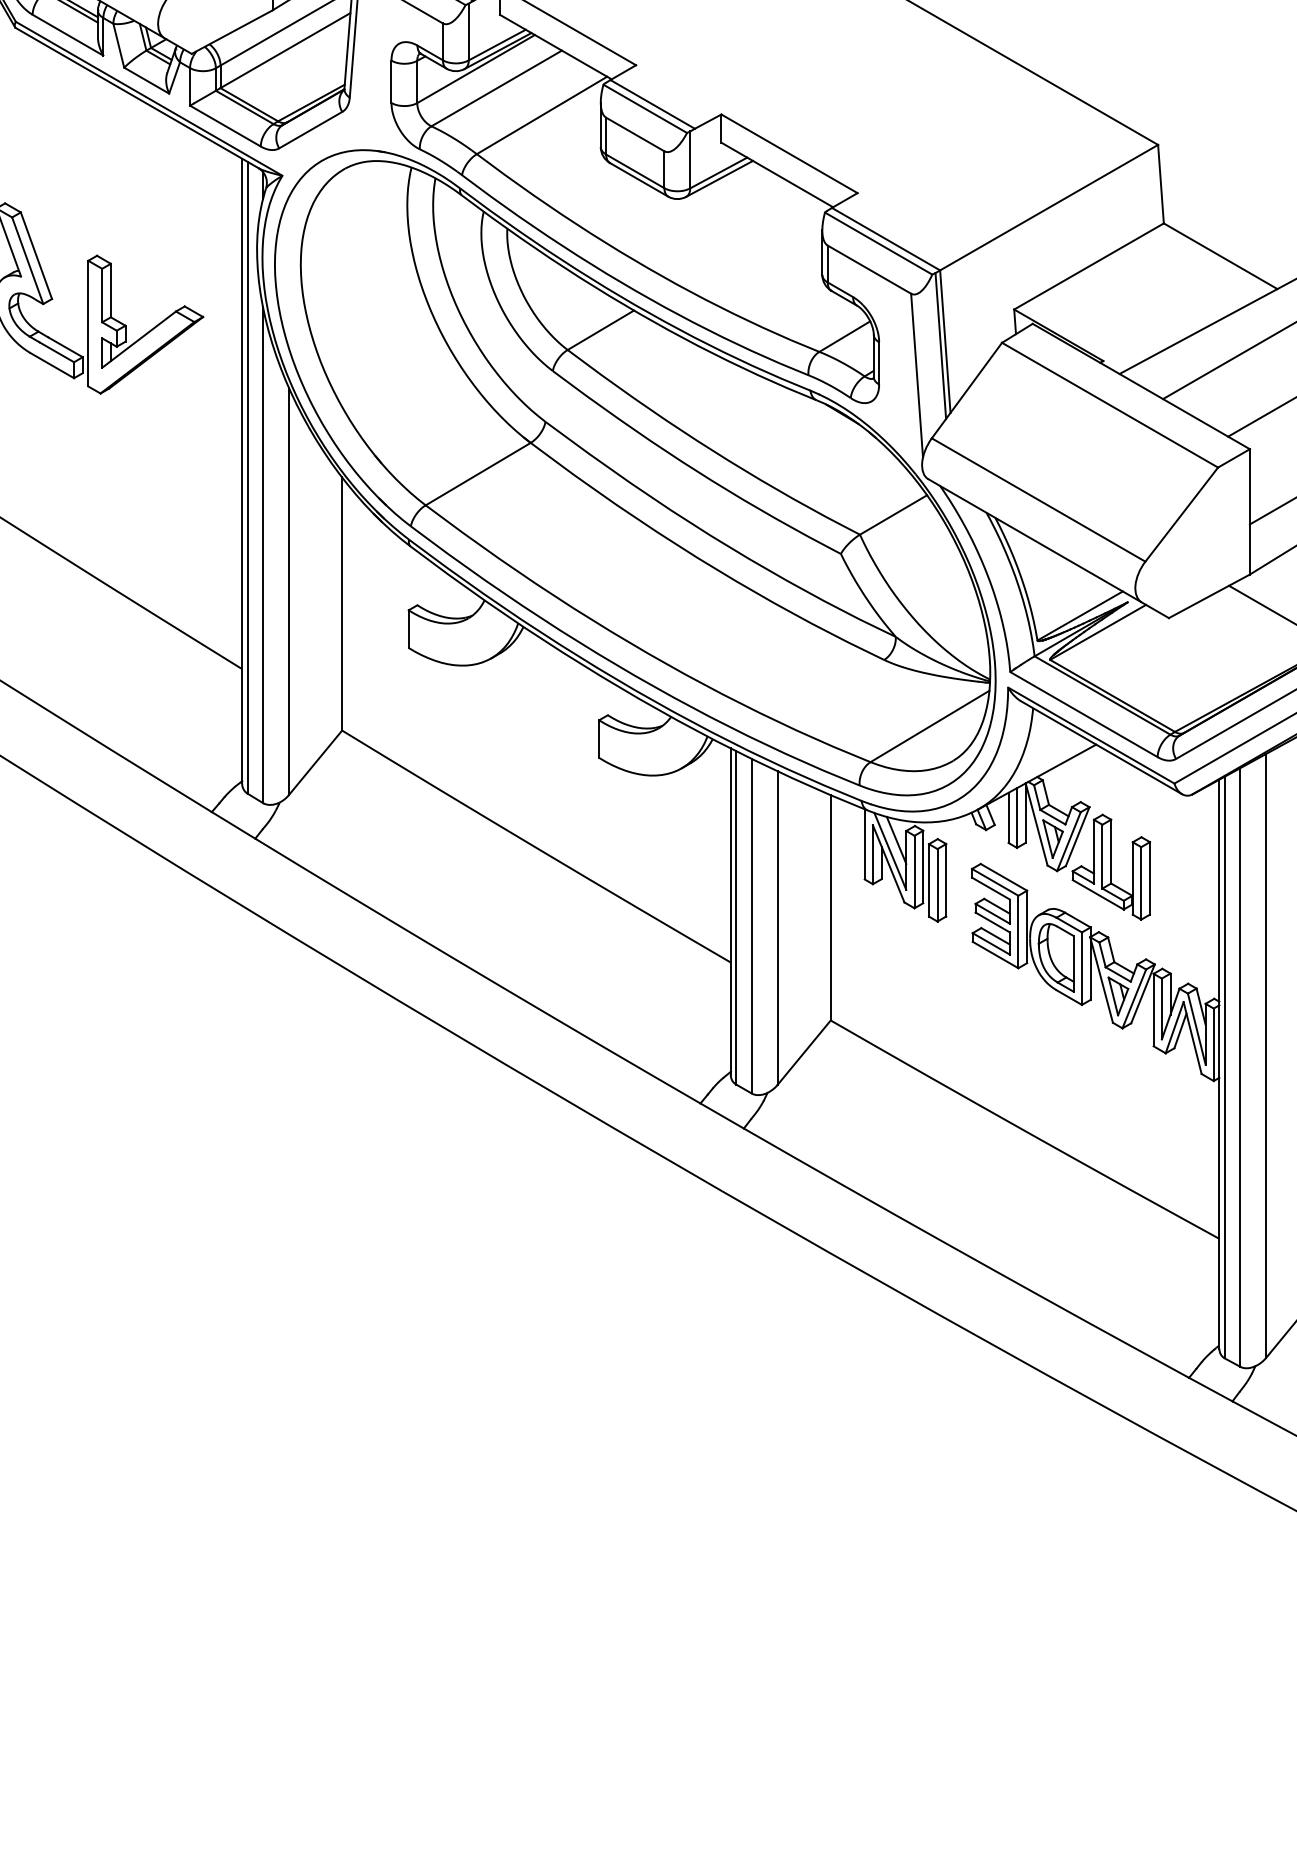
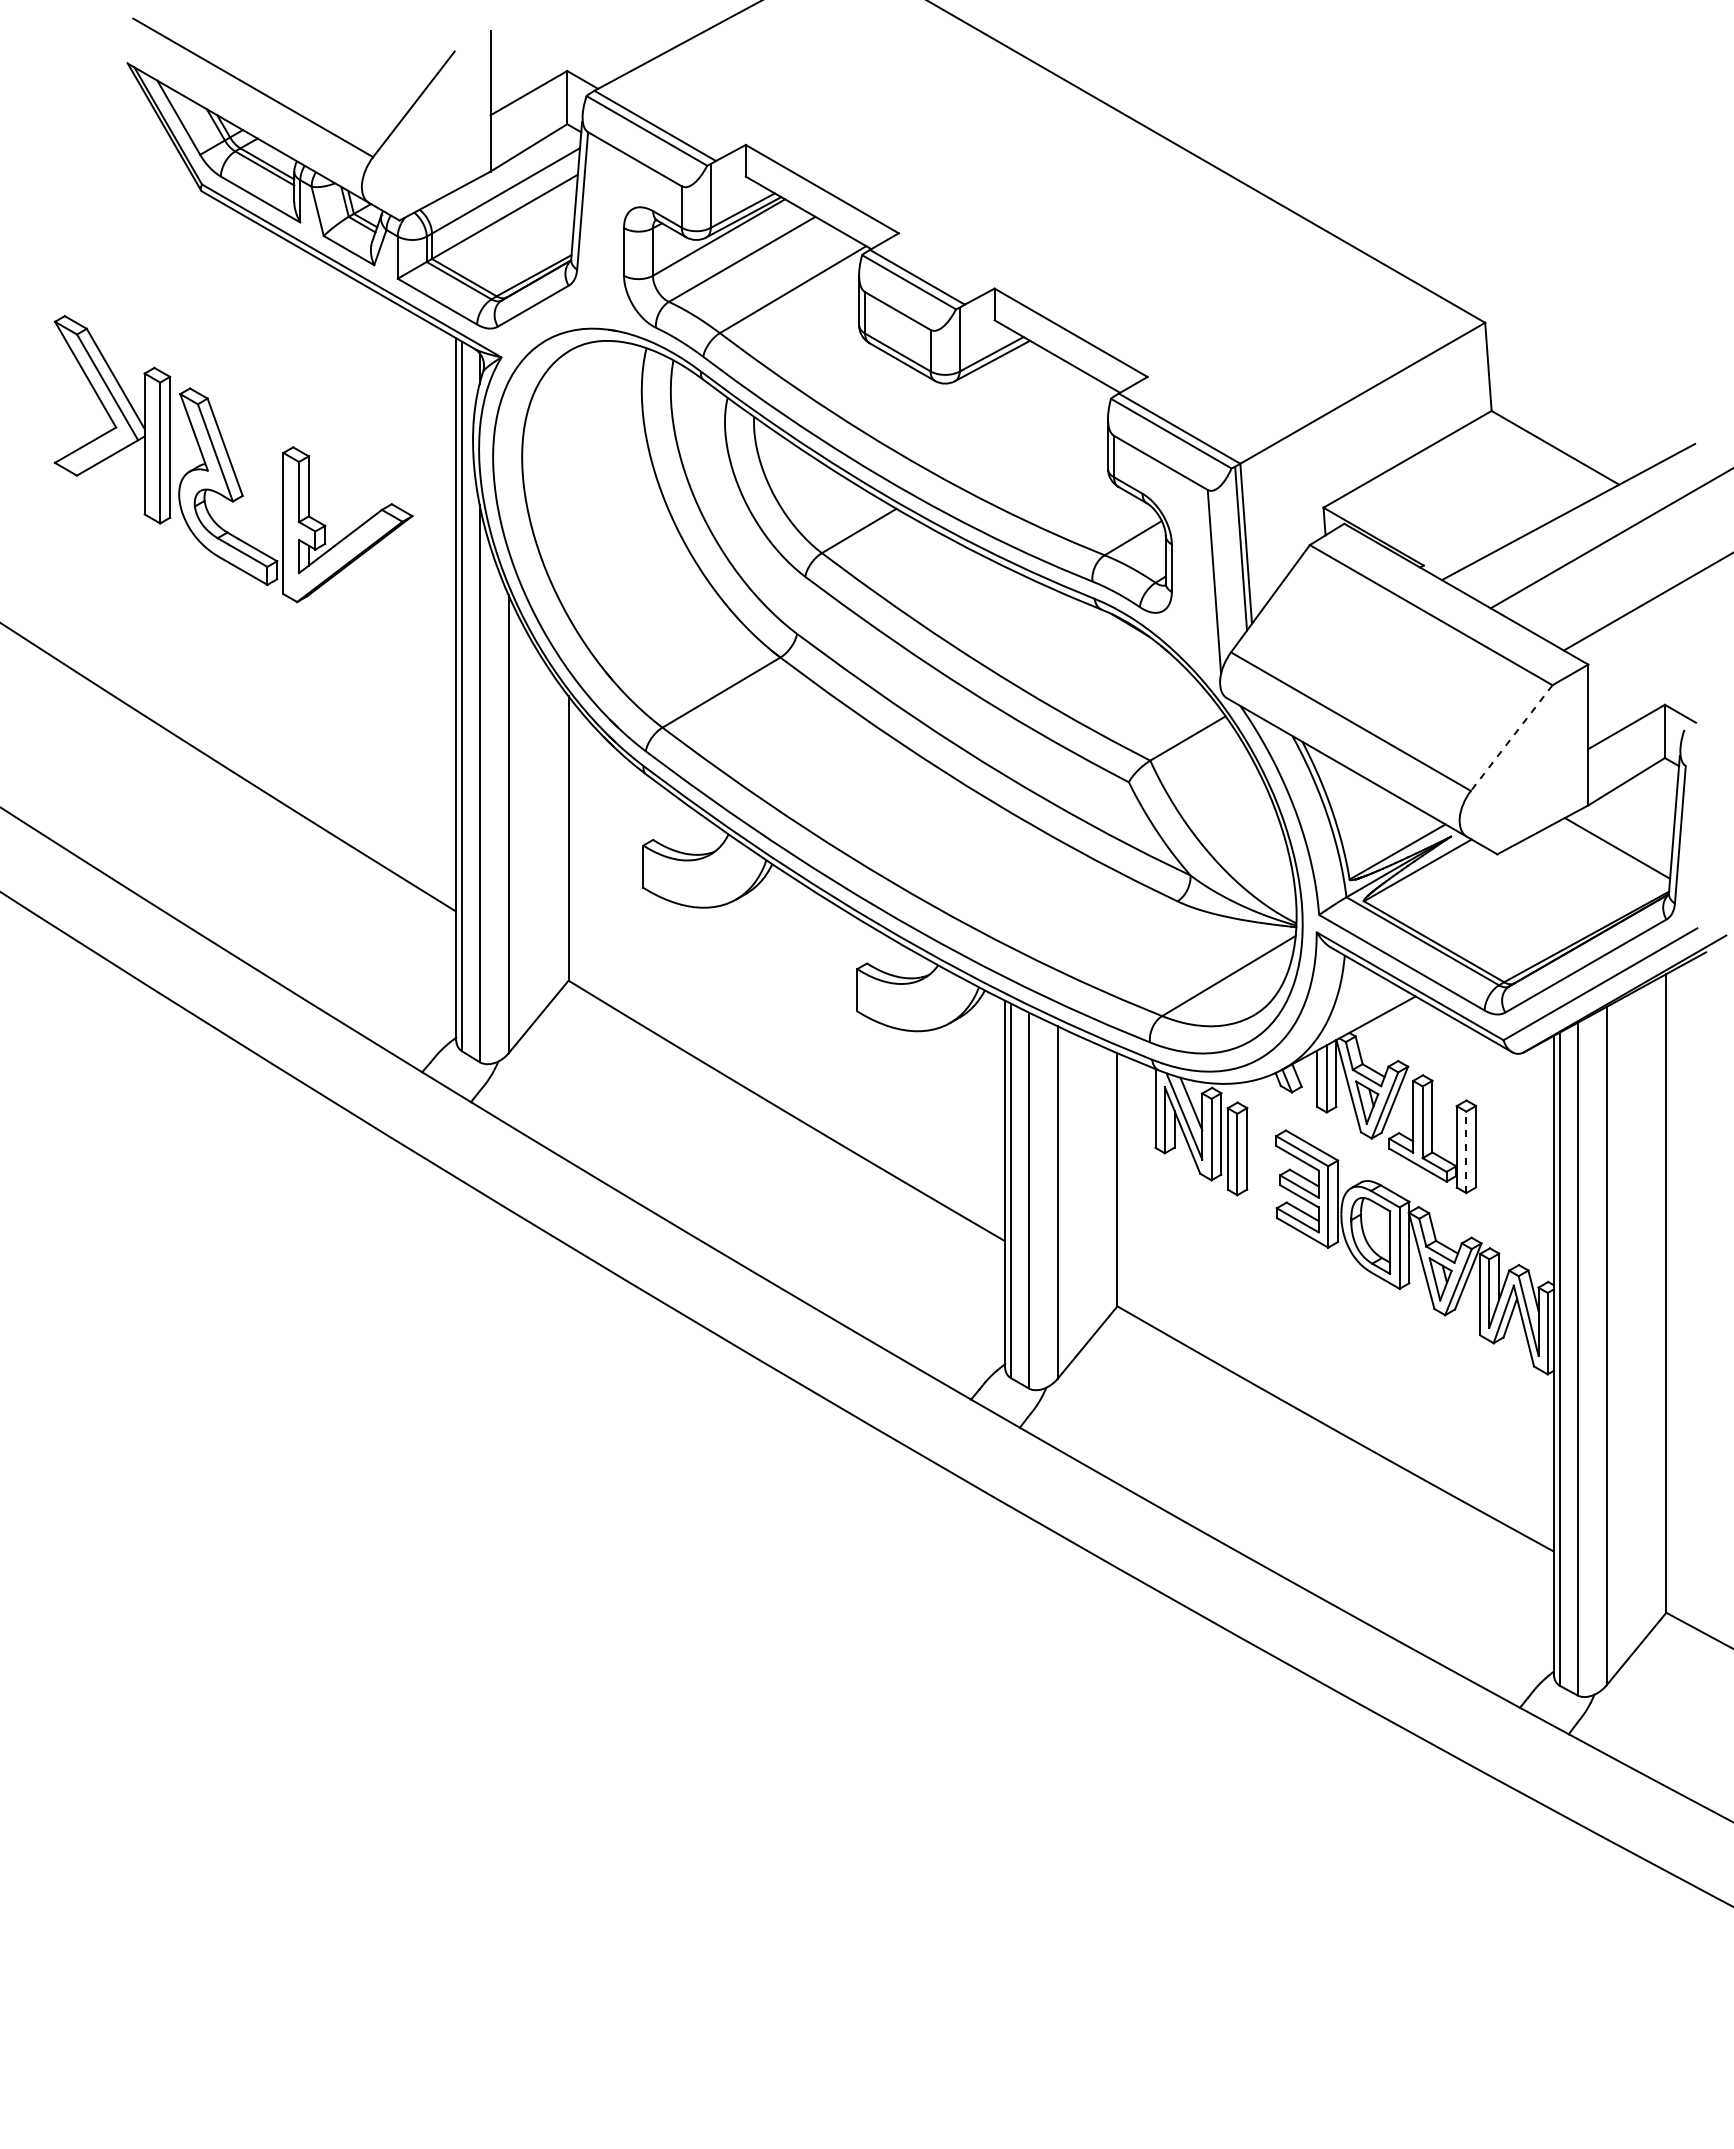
line: (1181, 514) -> (1511, 738), solid -> dashed
line: (1141, 883) -> (1466, 1152), solid -> dashed

